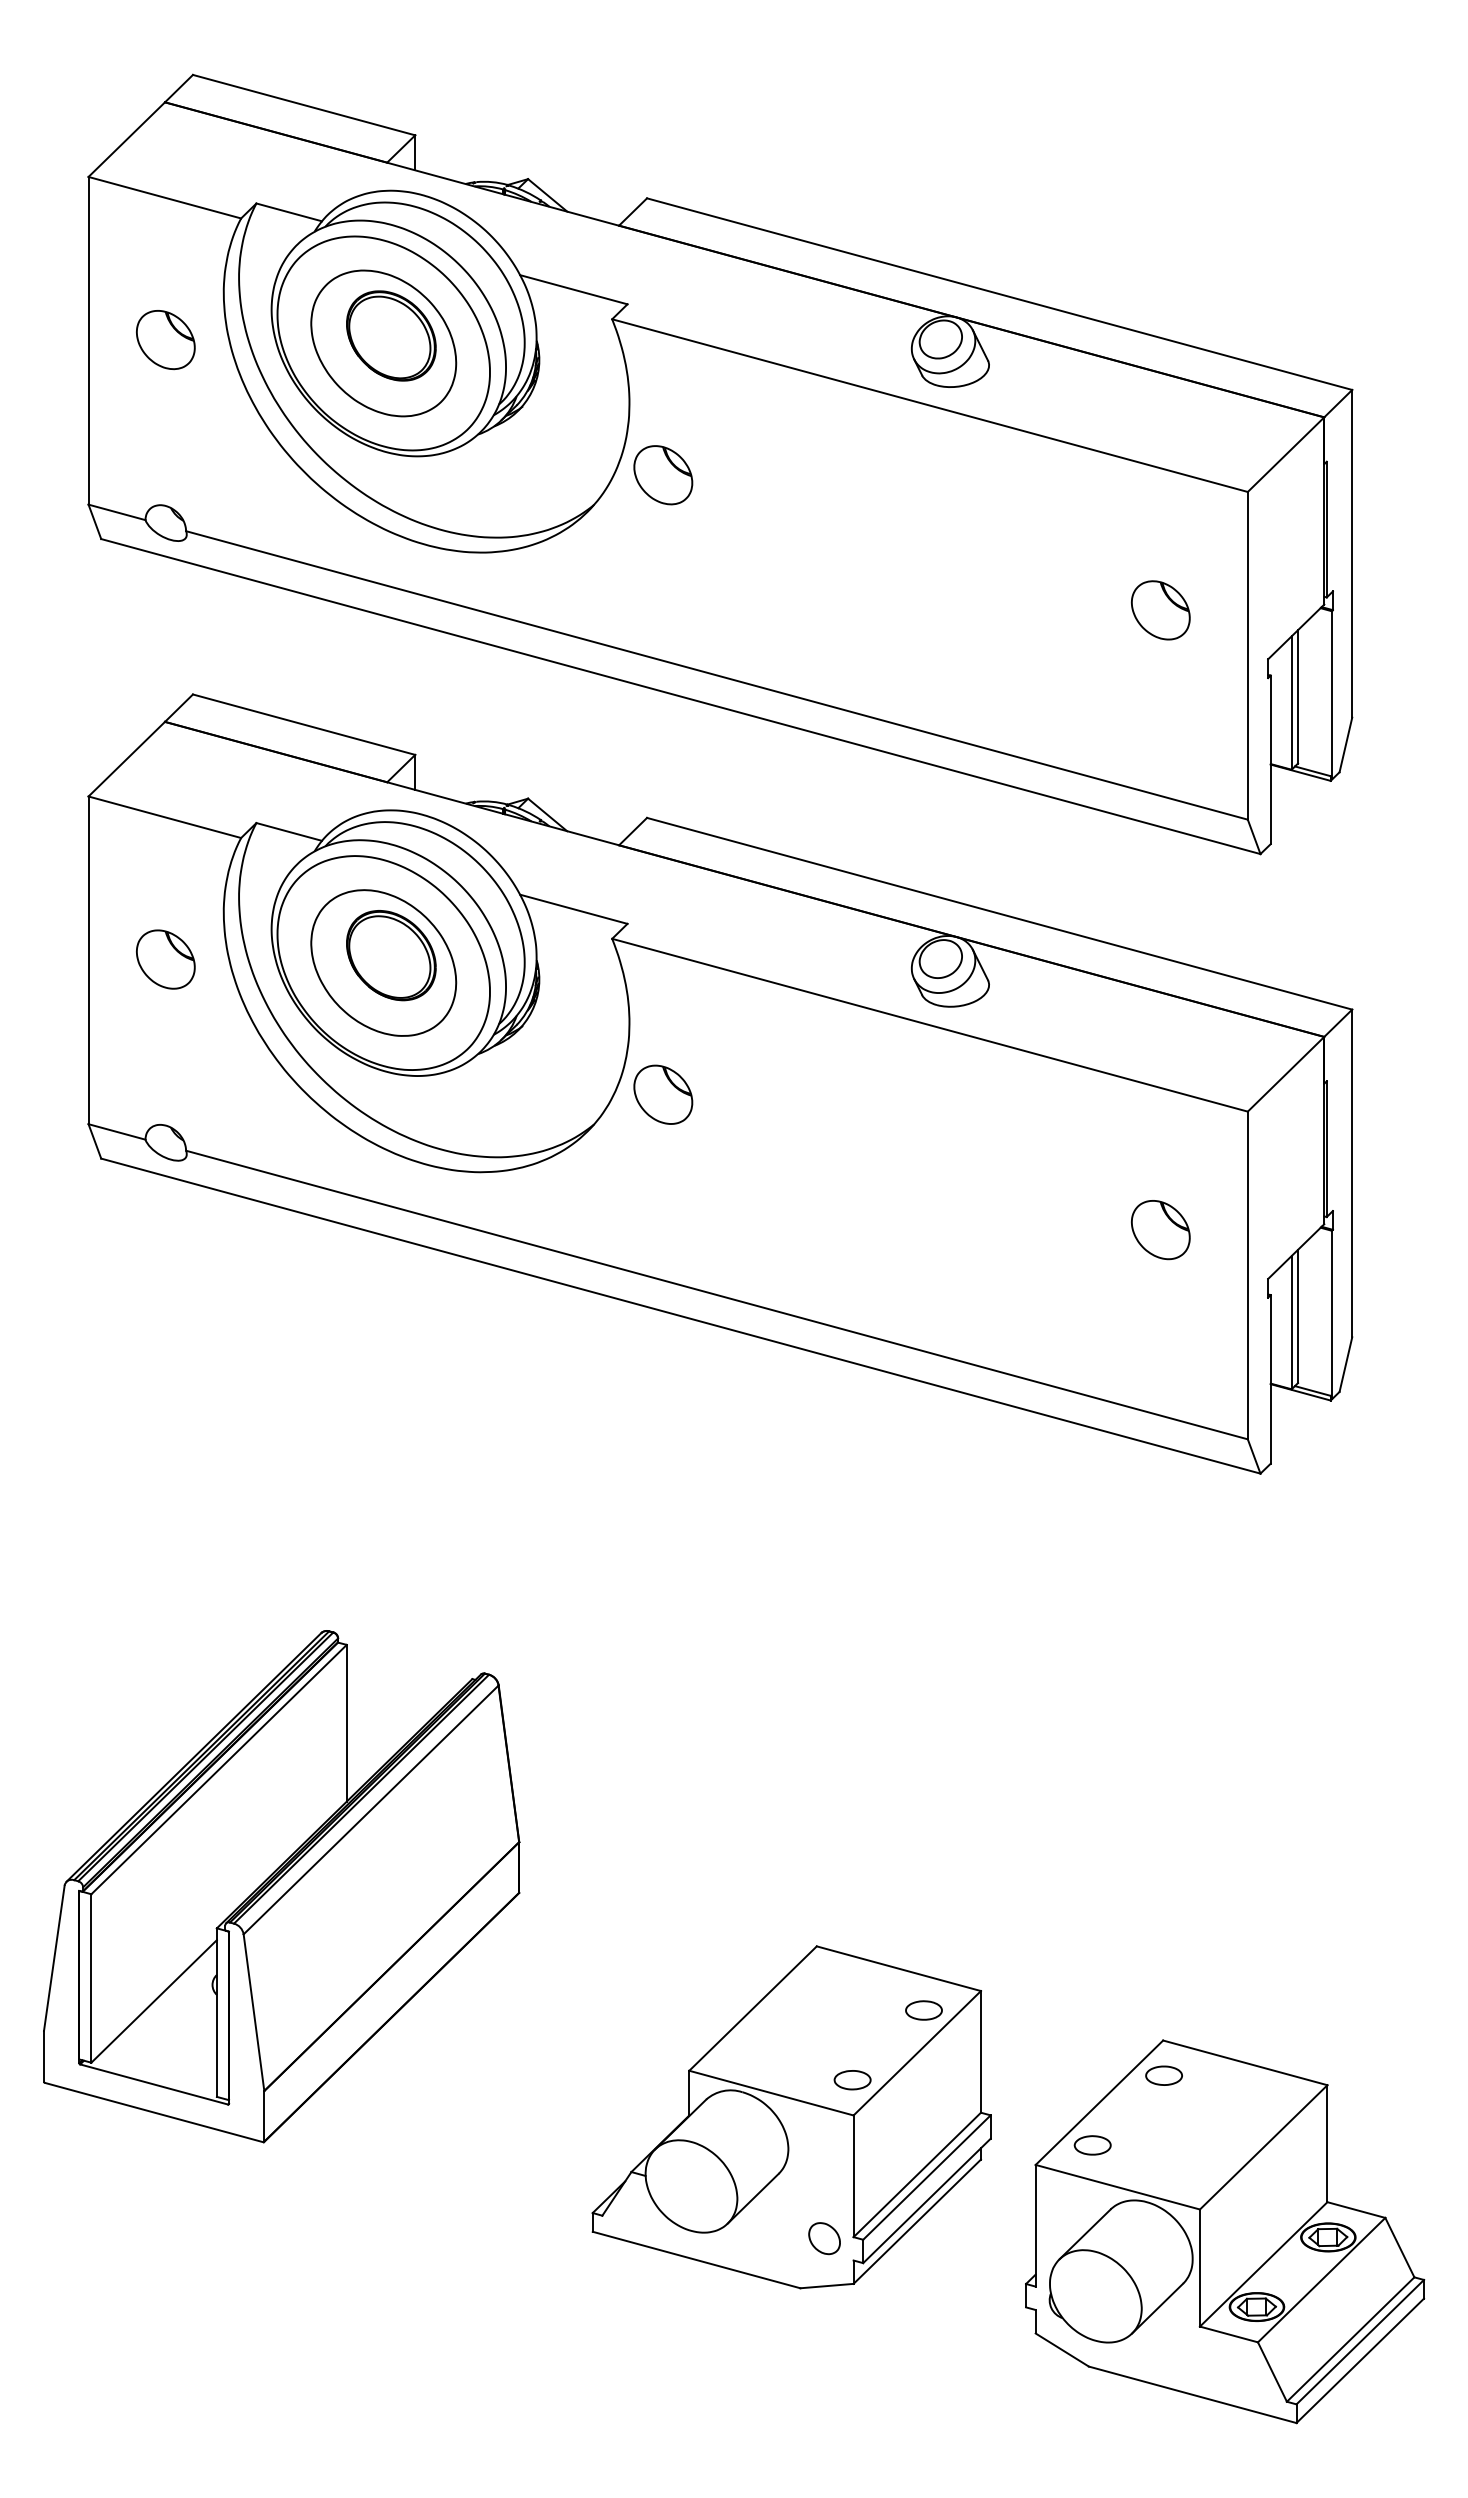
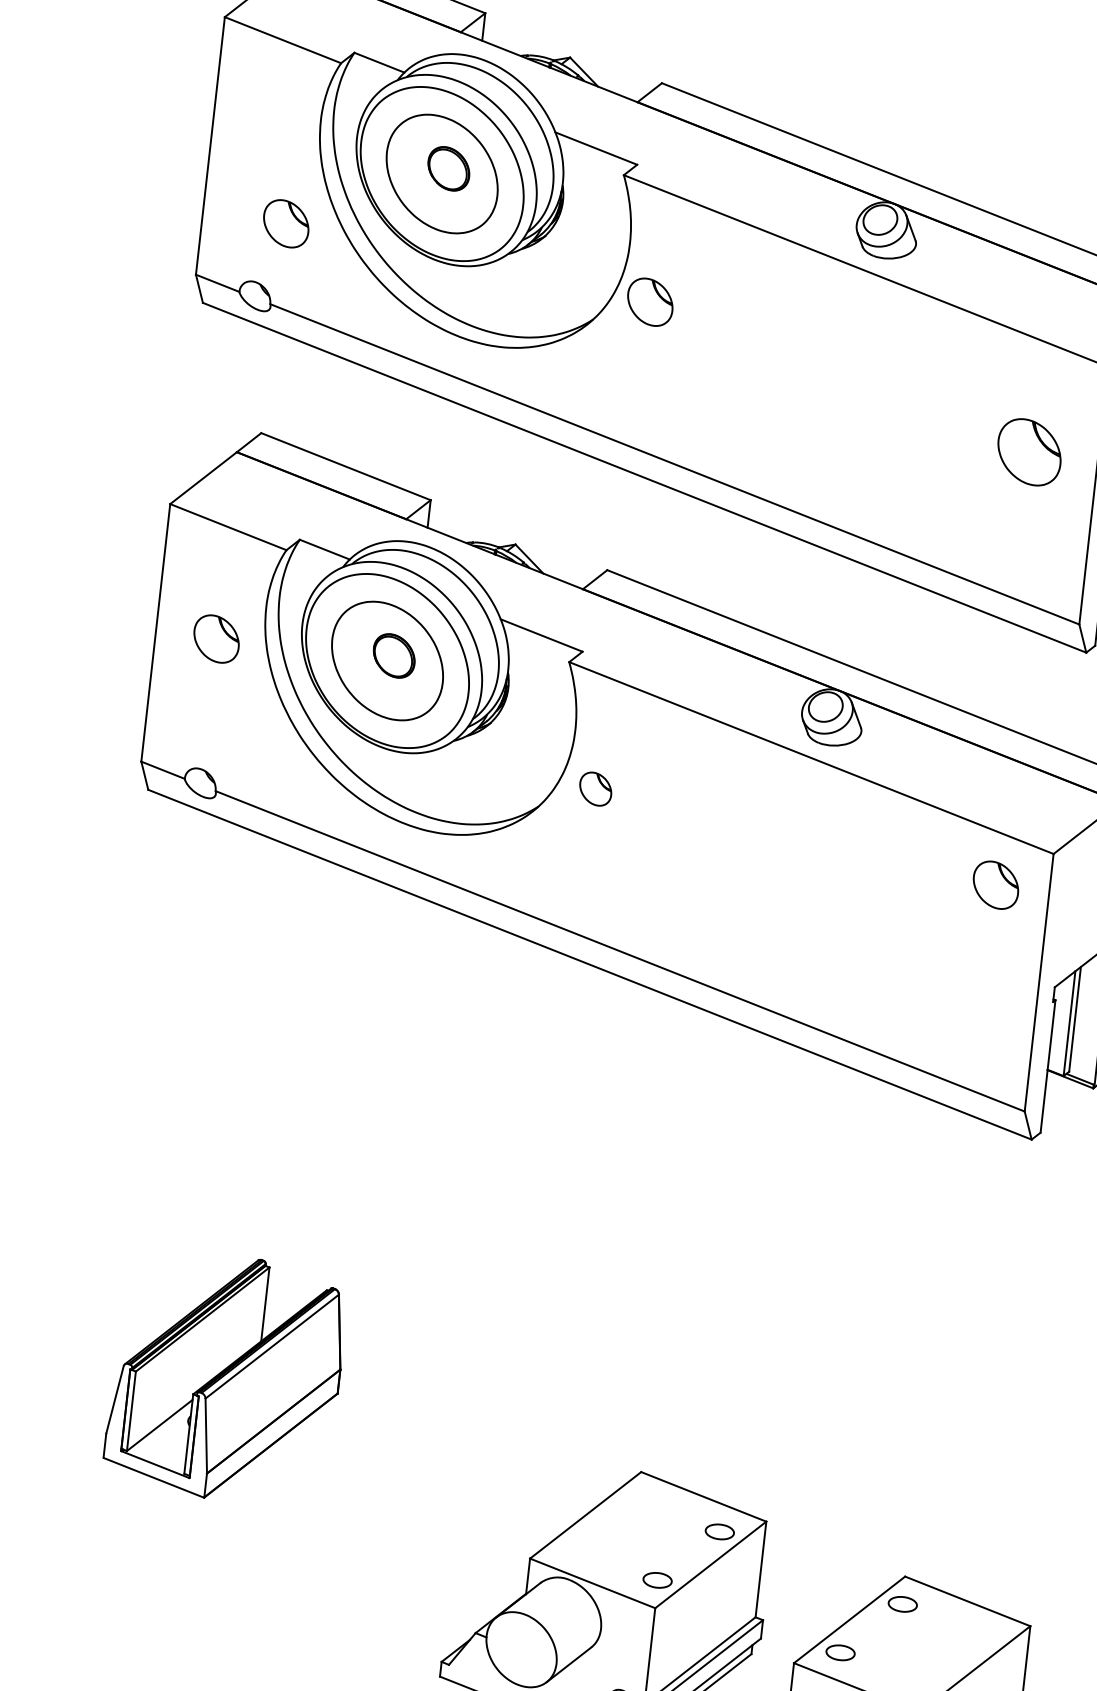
part: (391, 335) -> (448, 168), size x0.6
part: (165, 340) -> (285, 224), moved
part: (1160, 610) -> (1029, 452), size x1.4
part: (391, 955) -> (394, 655), size x0.6
part: (663, 1094) -> (595, 789), size x0.7
part: (1160, 1230) -> (995, 885), moved
part: (281, 1886) -> (225, 1377), size x0.6

